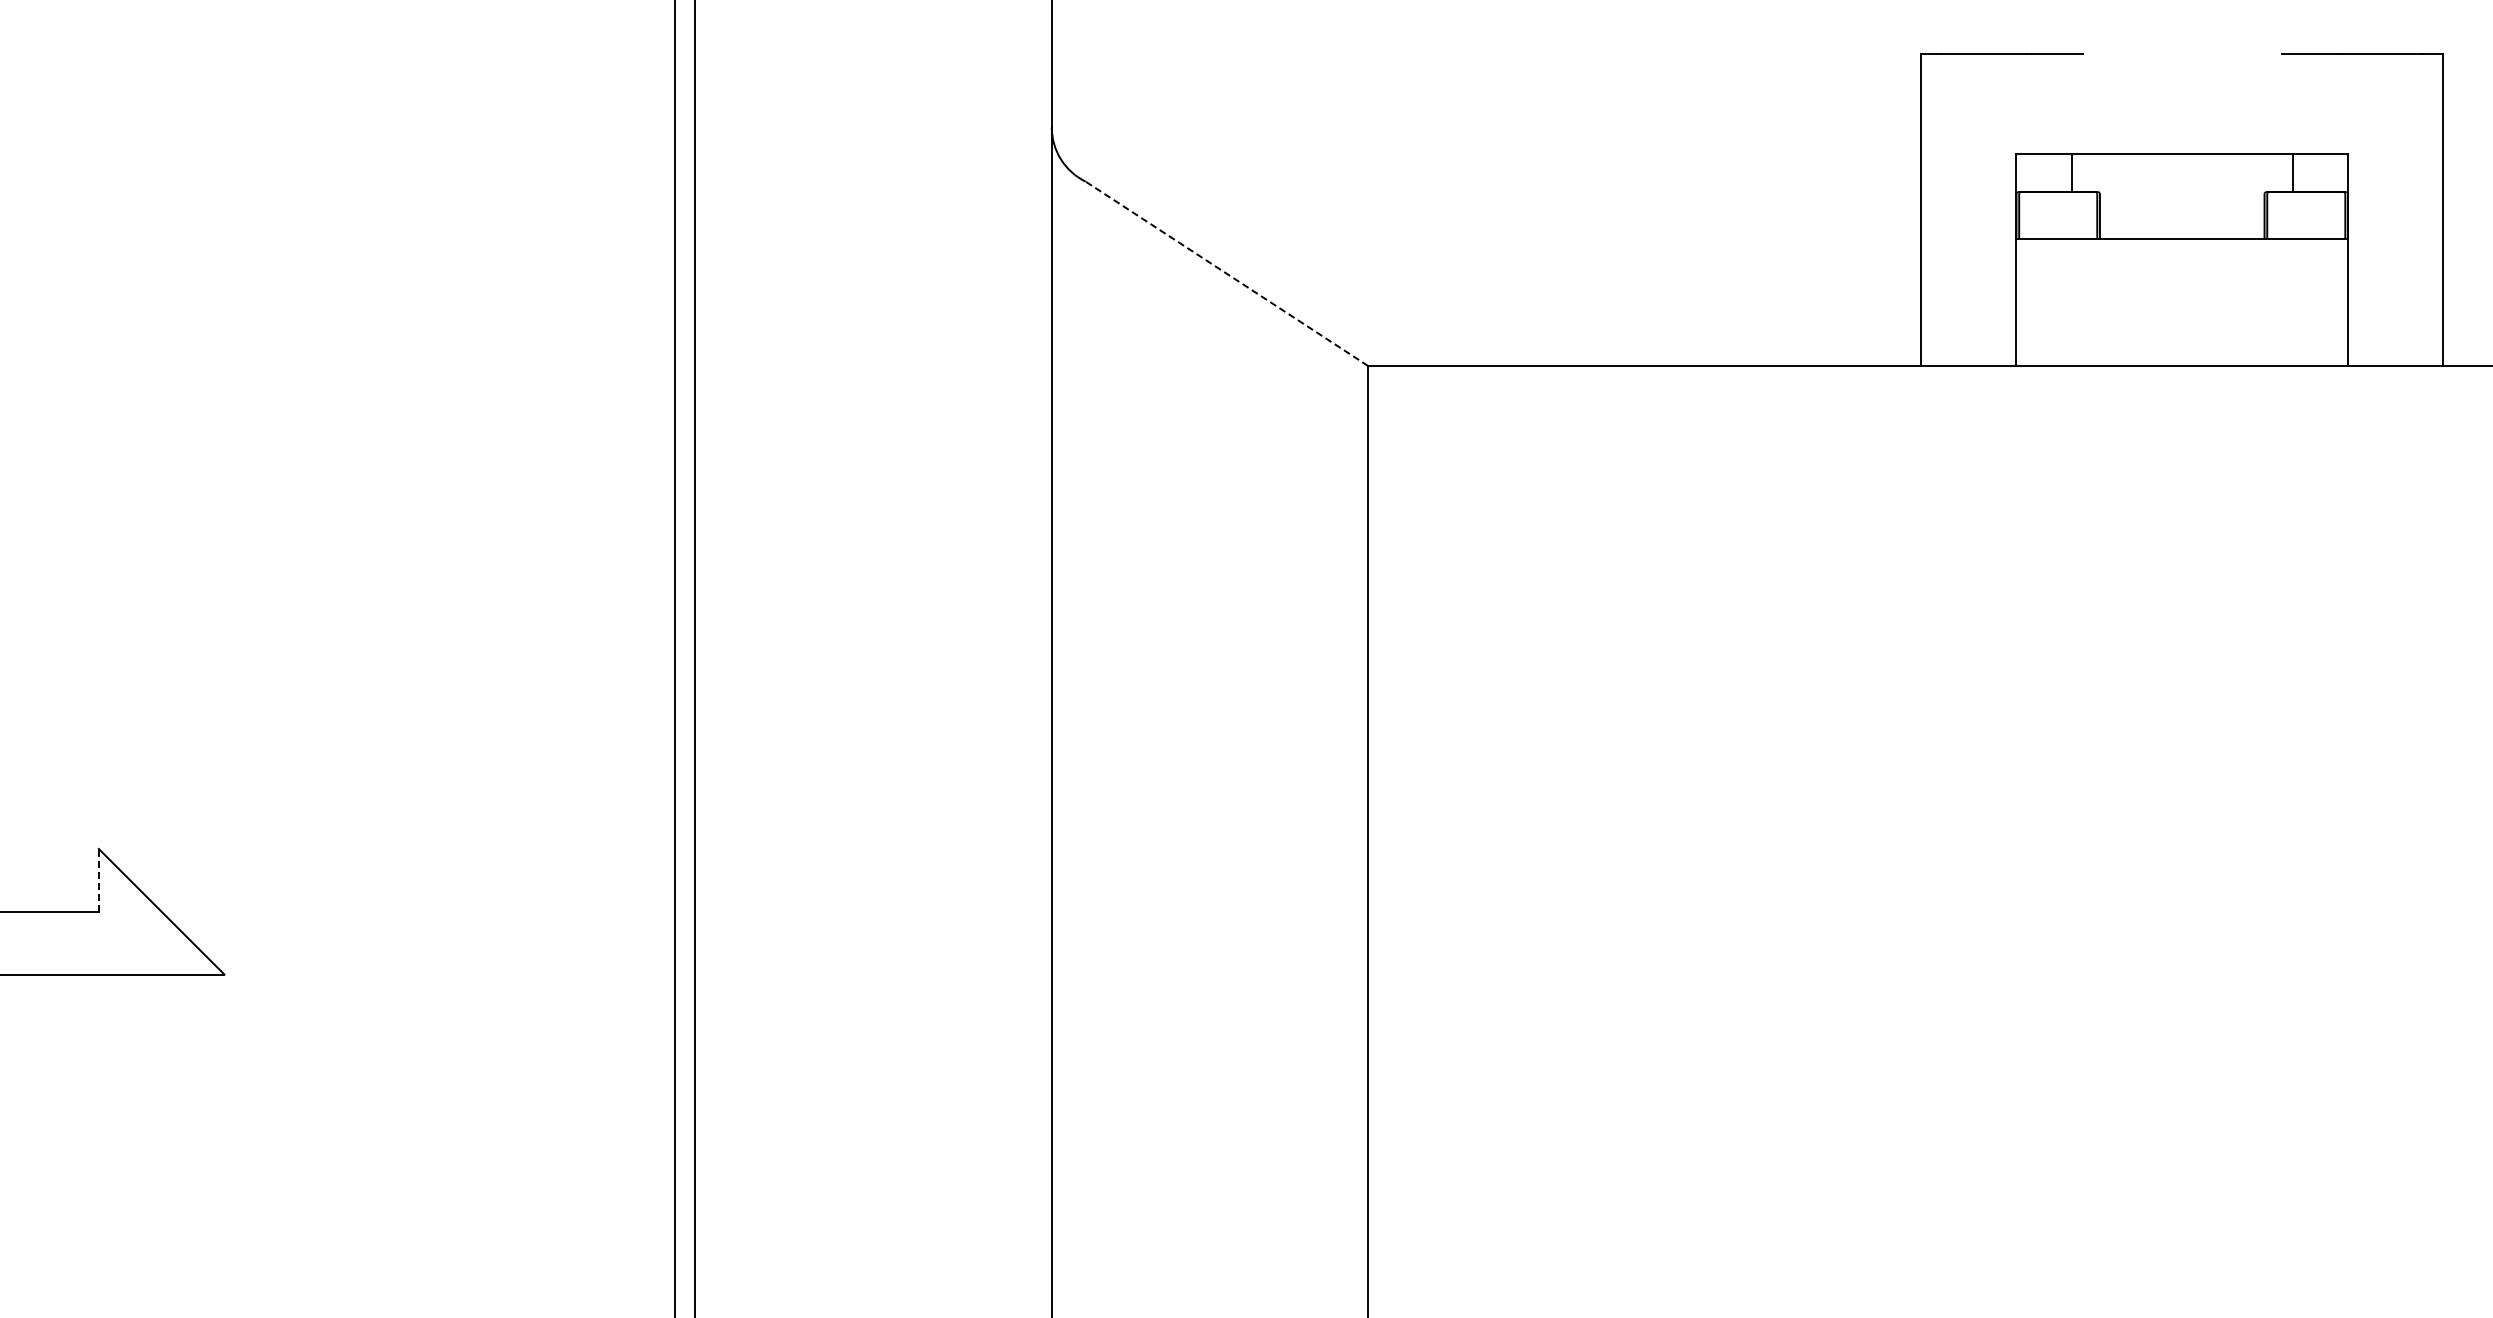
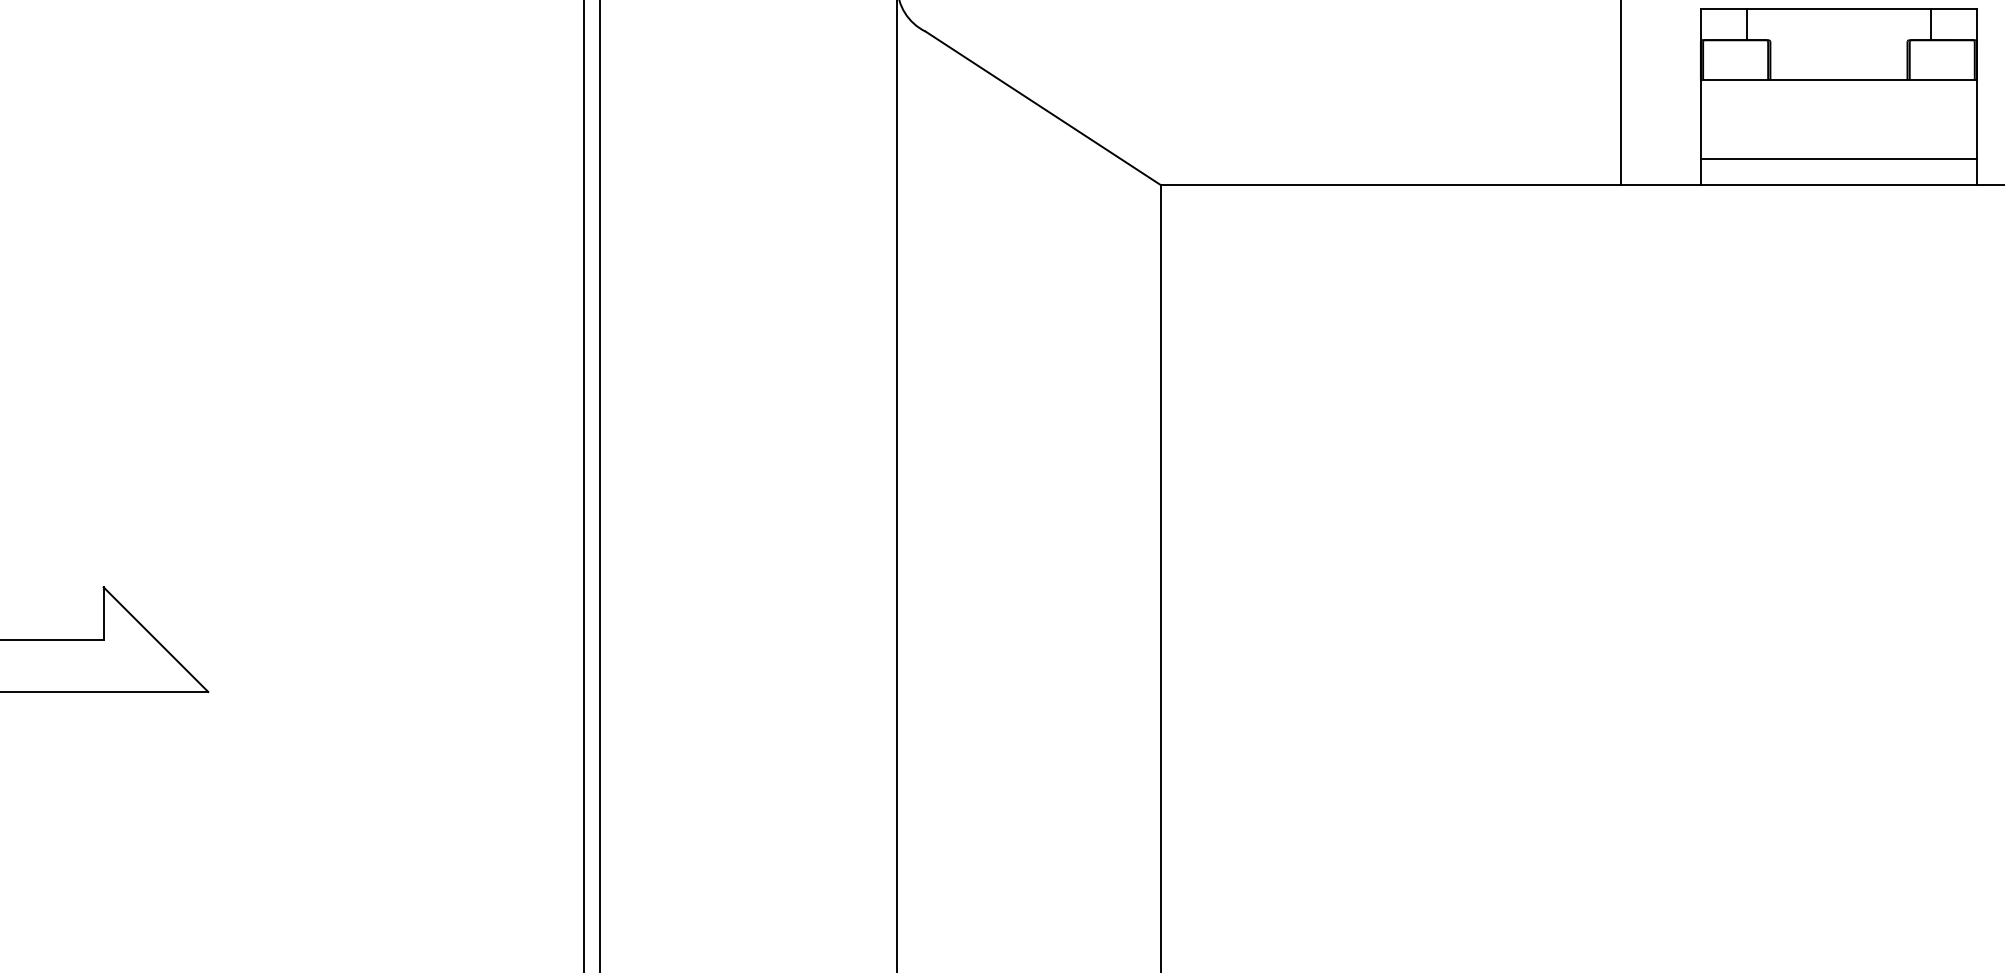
line: (1226, 273) -> (1042, 108), dashed -> solid
line: (2182, 334) -> (1839, 158), added
line: (98, 879) -> (103, 612), dashed -> solid

